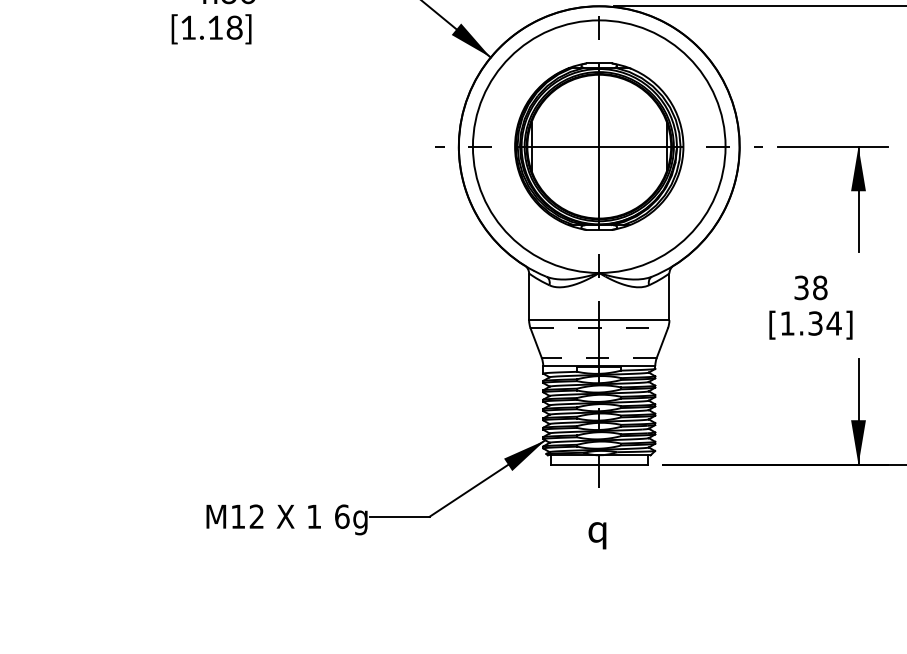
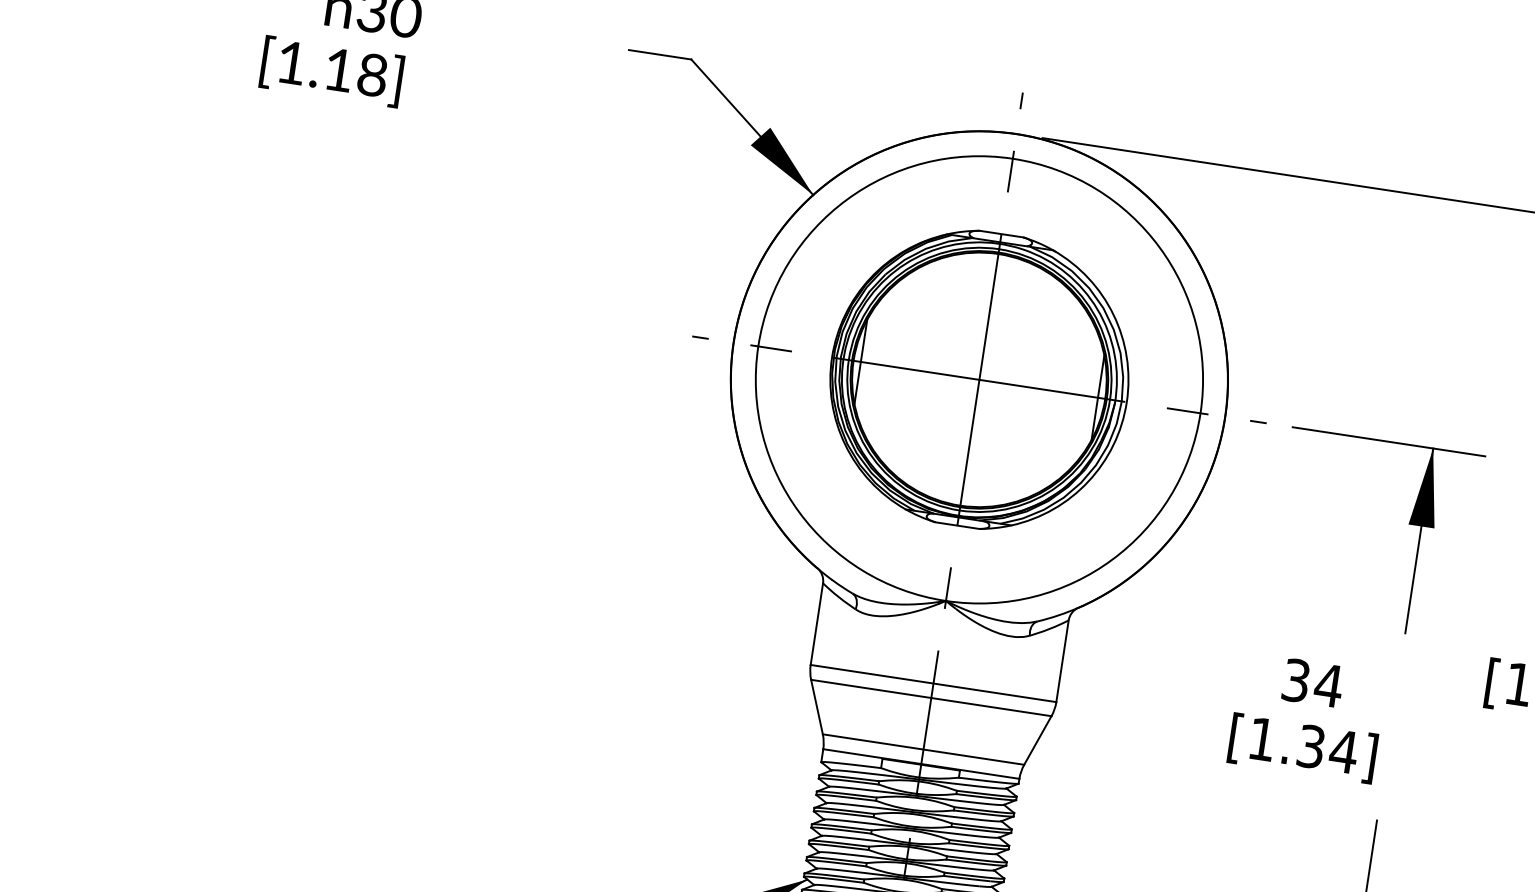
text: (819, 287) -> (1327, 684), 38 -> 34
line: (599, 328) -> (931, 698), dashed -> solid
line: (599, 357) -> (924, 748), dashed -> solid

